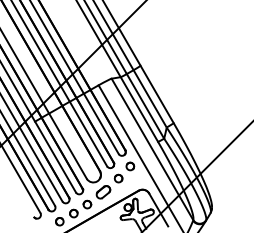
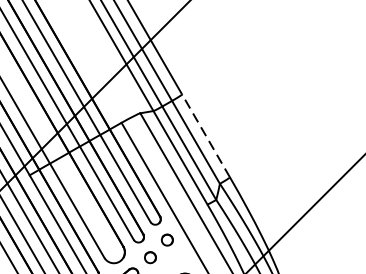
line: (156, 93) -> (205, 134), solid -> dashed

